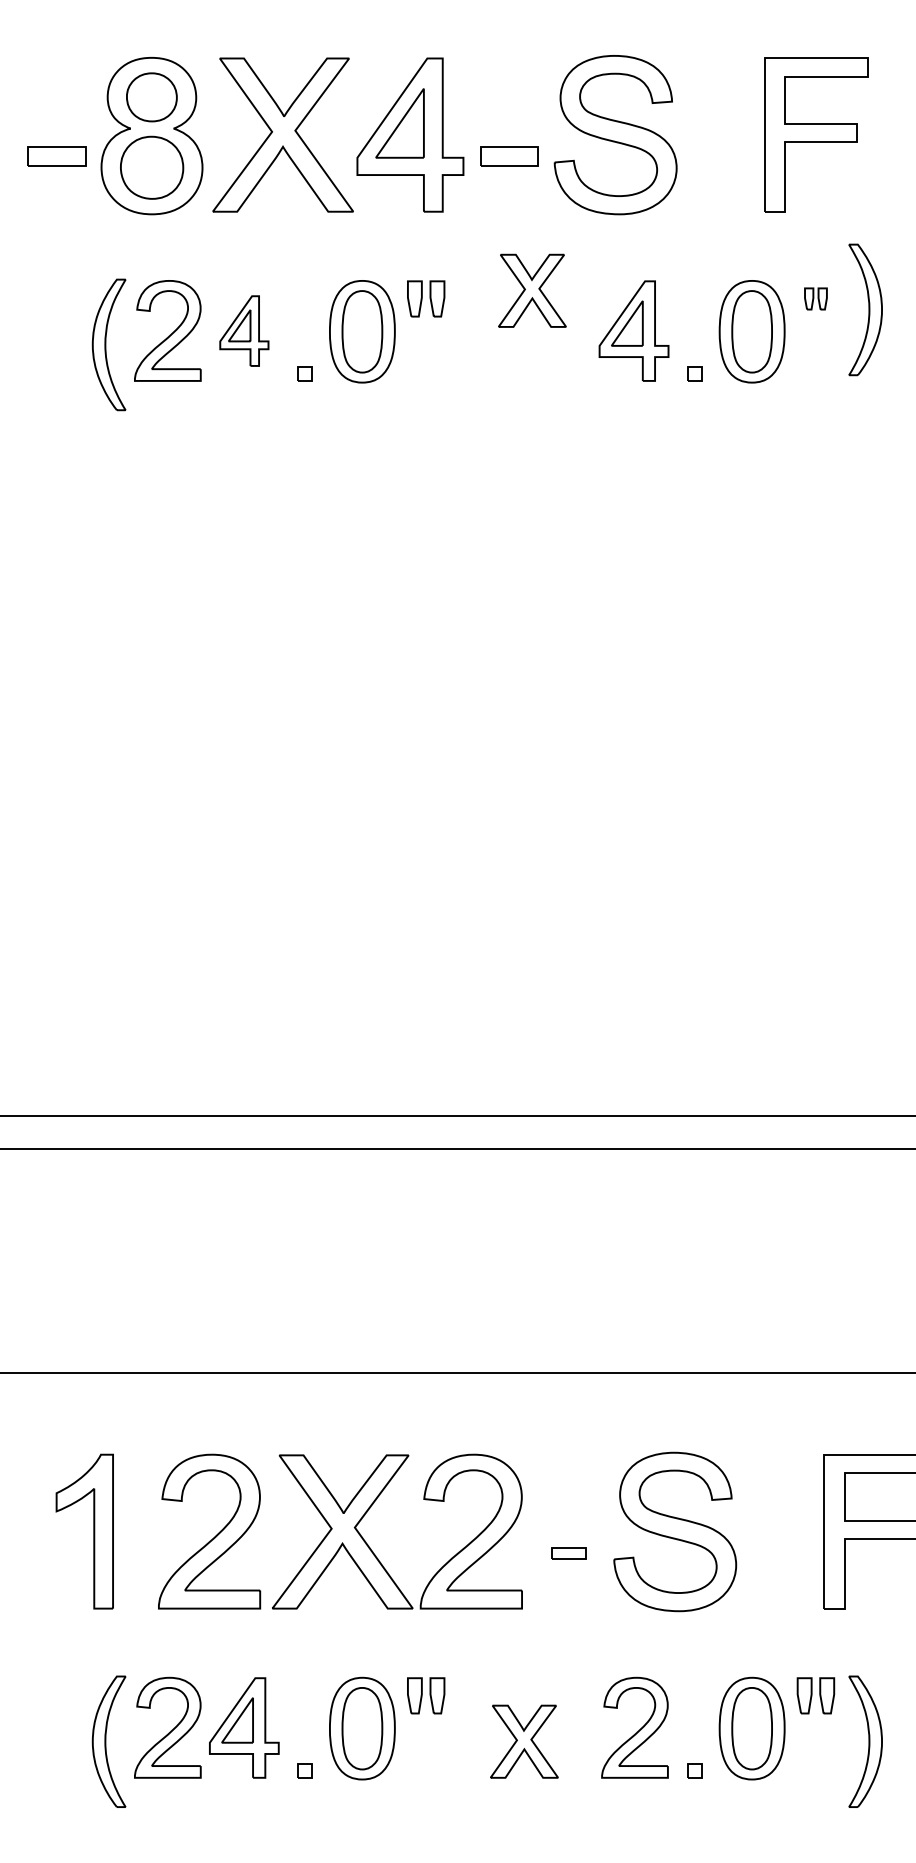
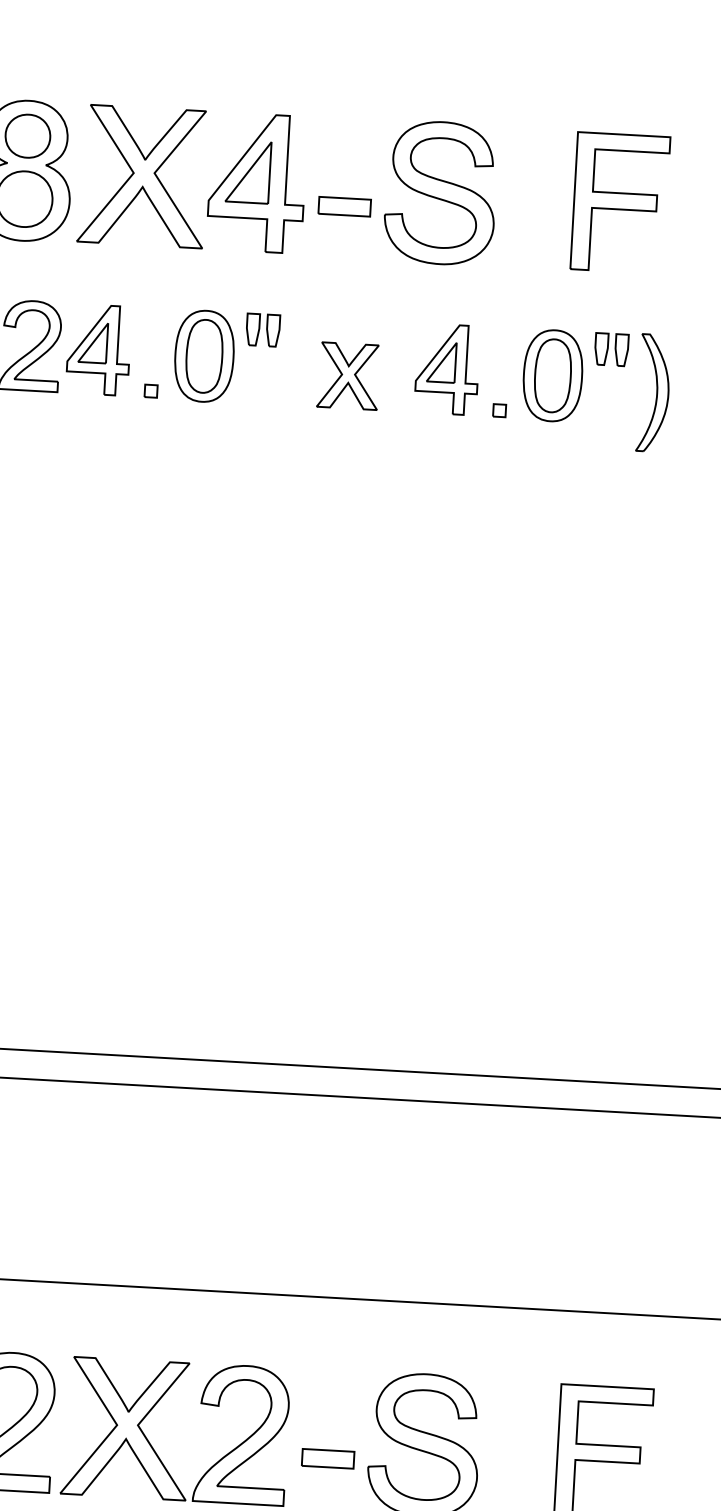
part: (532, 290) -> (348, 375), moved
part: (815, 298) -> (611, 349), size x1.67
part: (865, 309) -> (653, 392), moved
part: (244, 330) -> (99, 349), size x1.43
part: (568, 1553) -> (327, 1459), size x1.67

